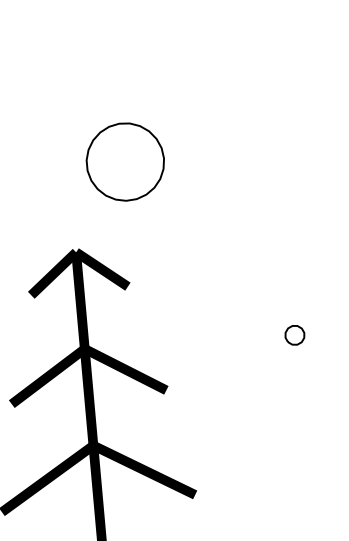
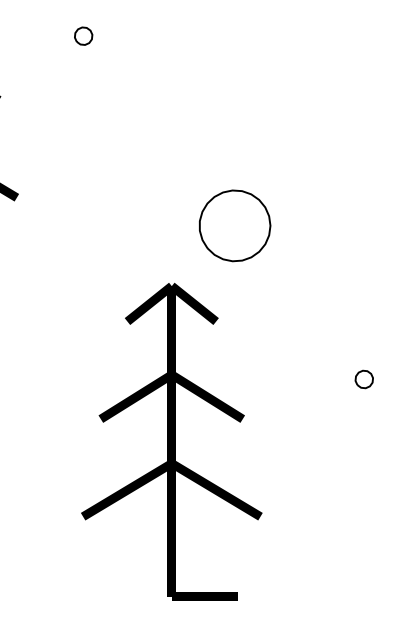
part: (125, 161) -> (235, 225), moved

